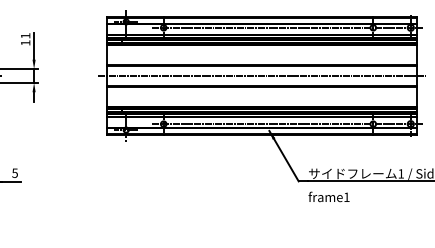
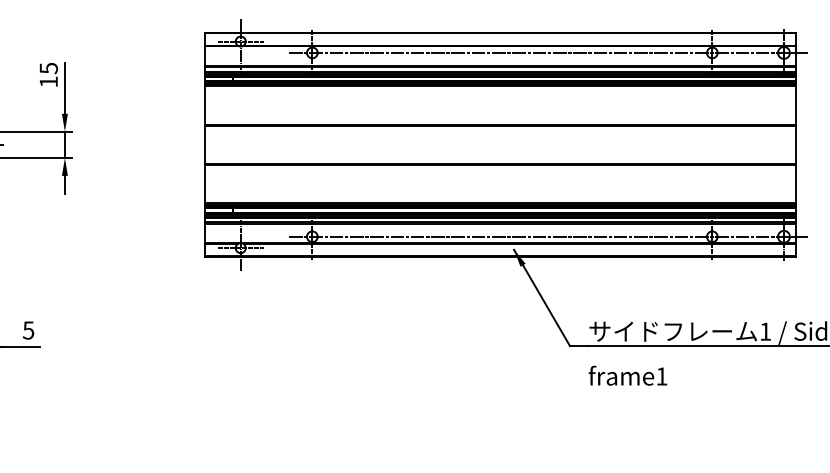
text: (25, 35) -> (48, 67), 11 -> 15
line: (262, 76) -> (500, 145), removed

